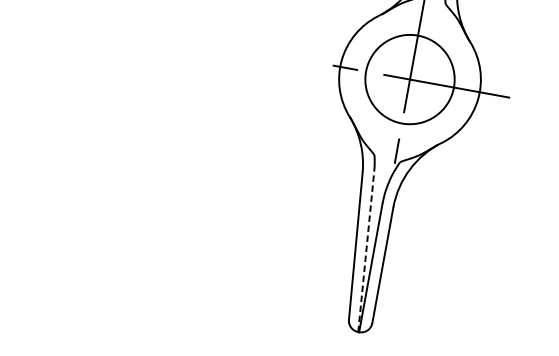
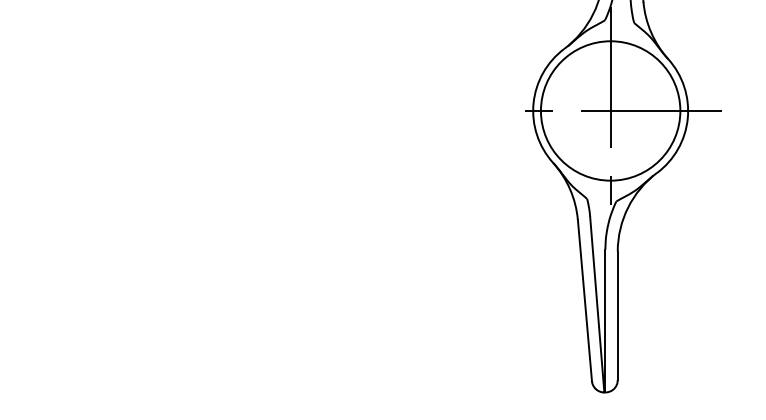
circle: (409, 79) -> (610, 110), size x1.43
line: (366, 251) -> (597, 304), dashed -> solid

